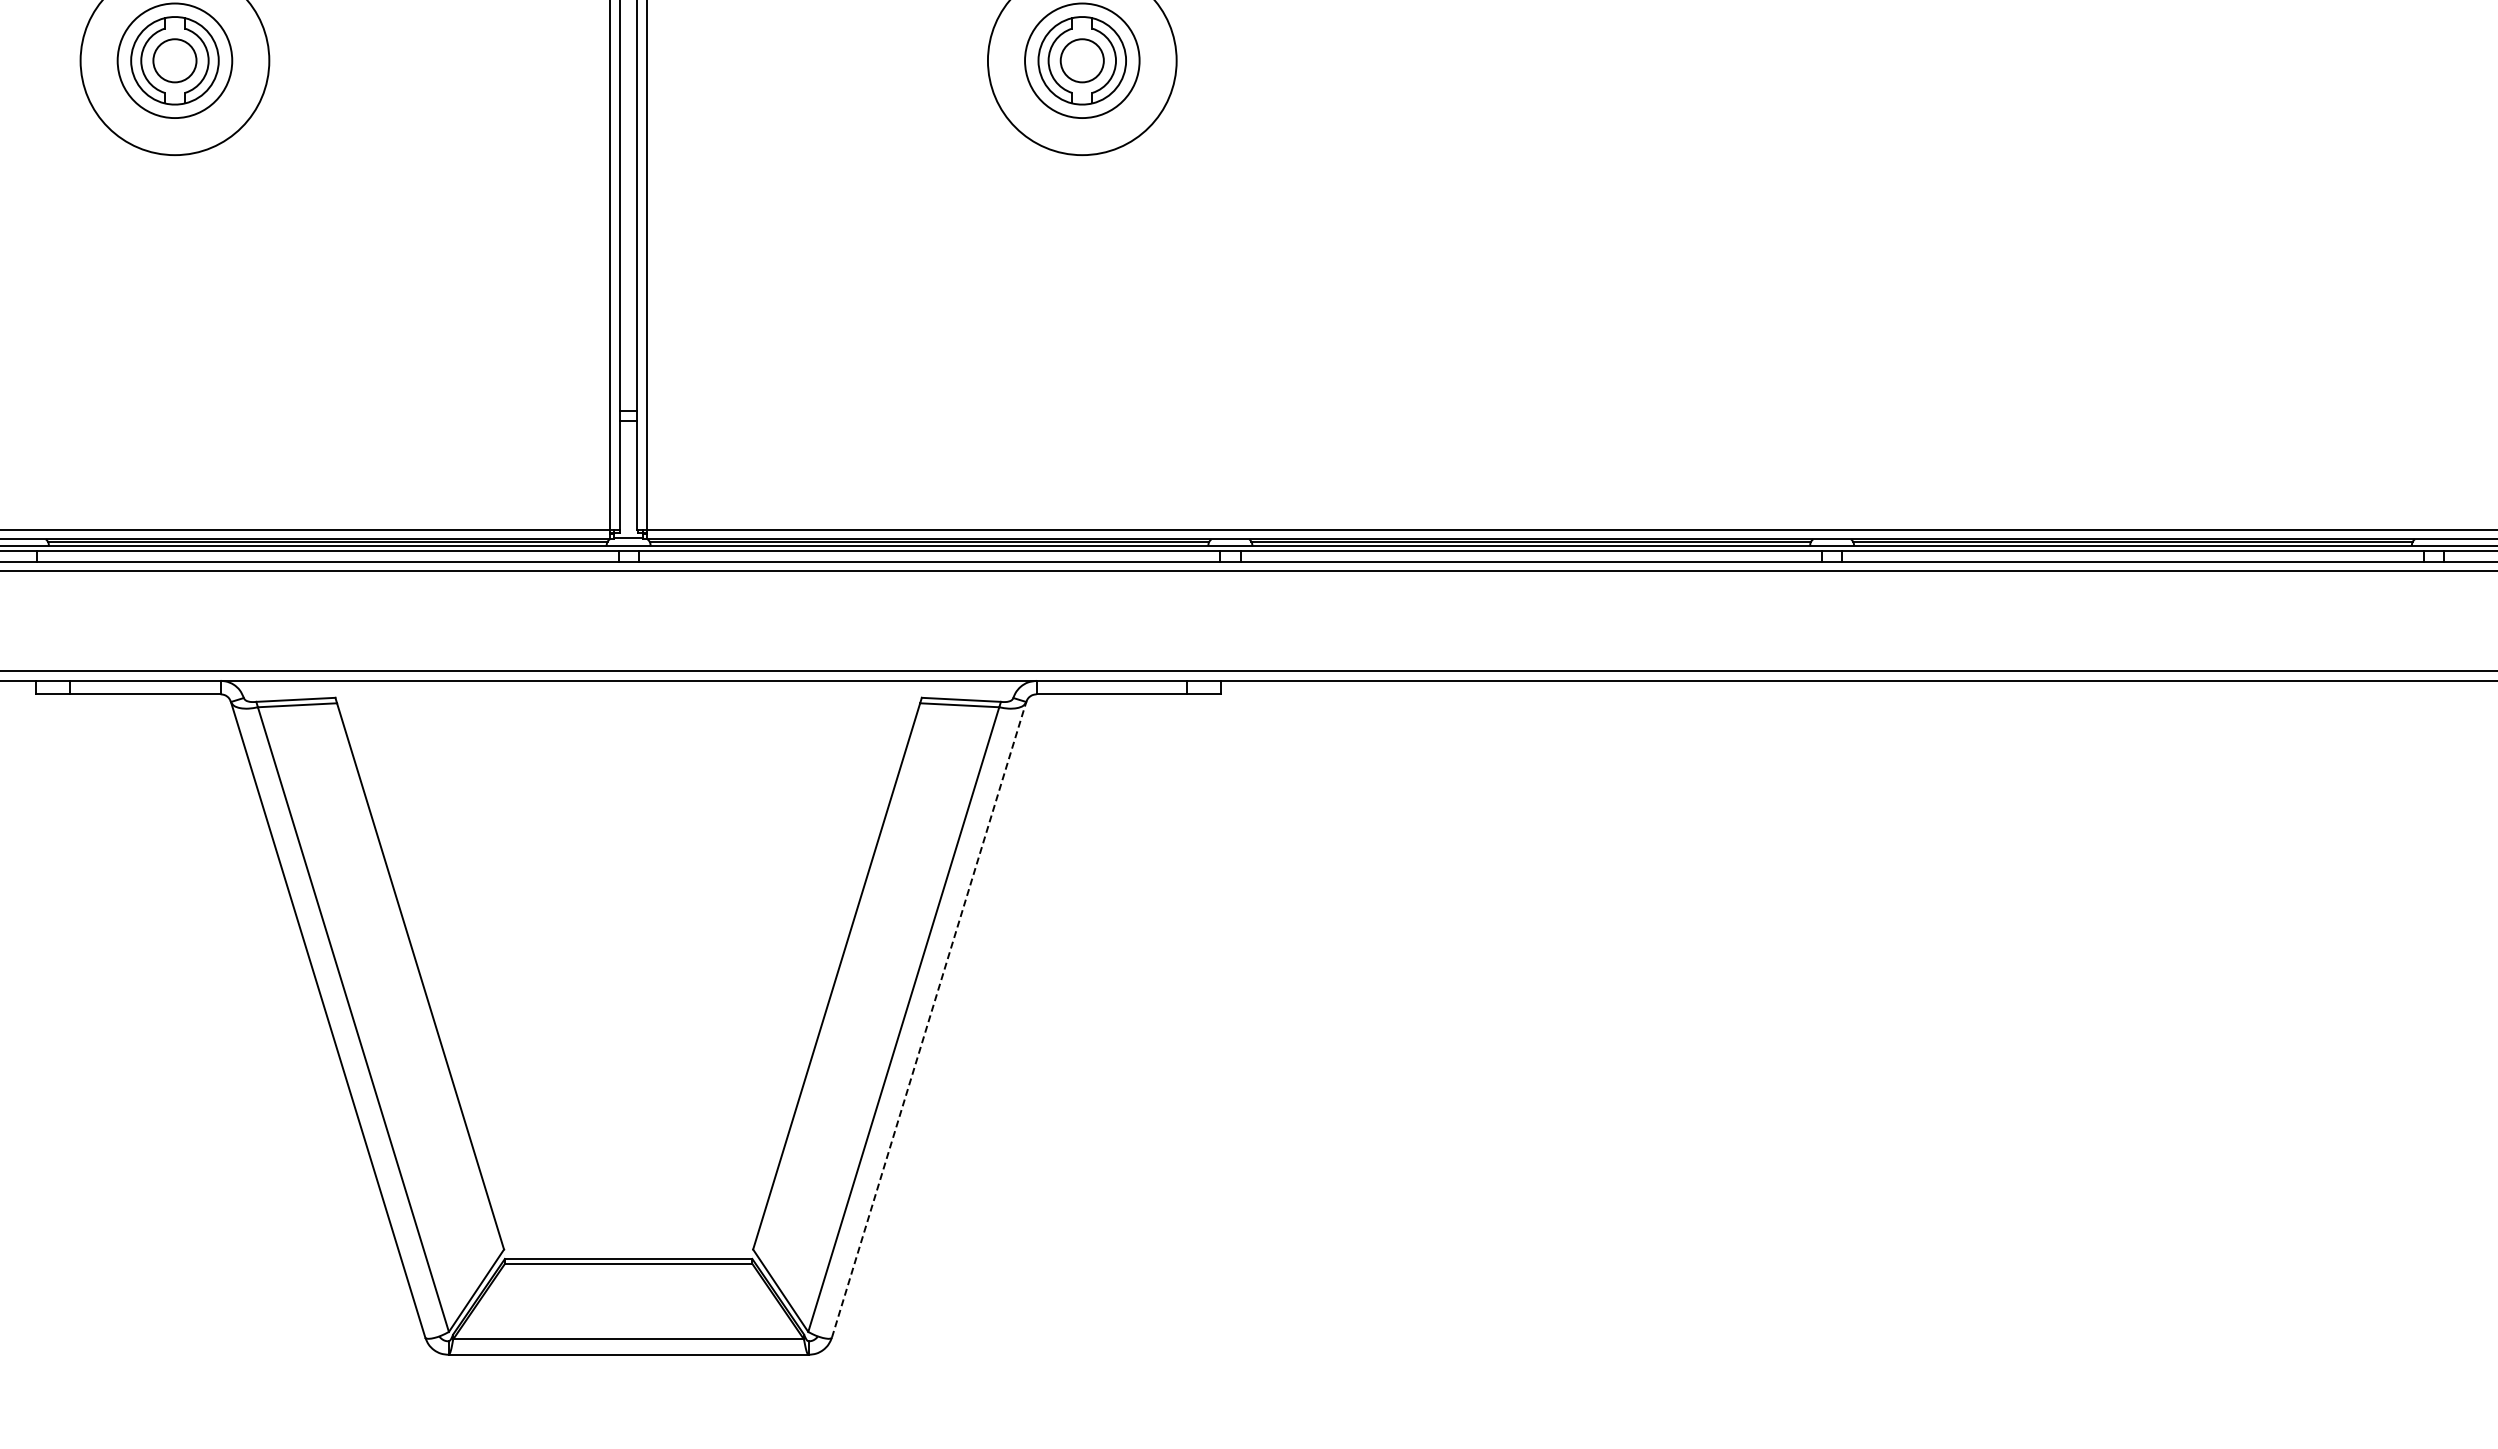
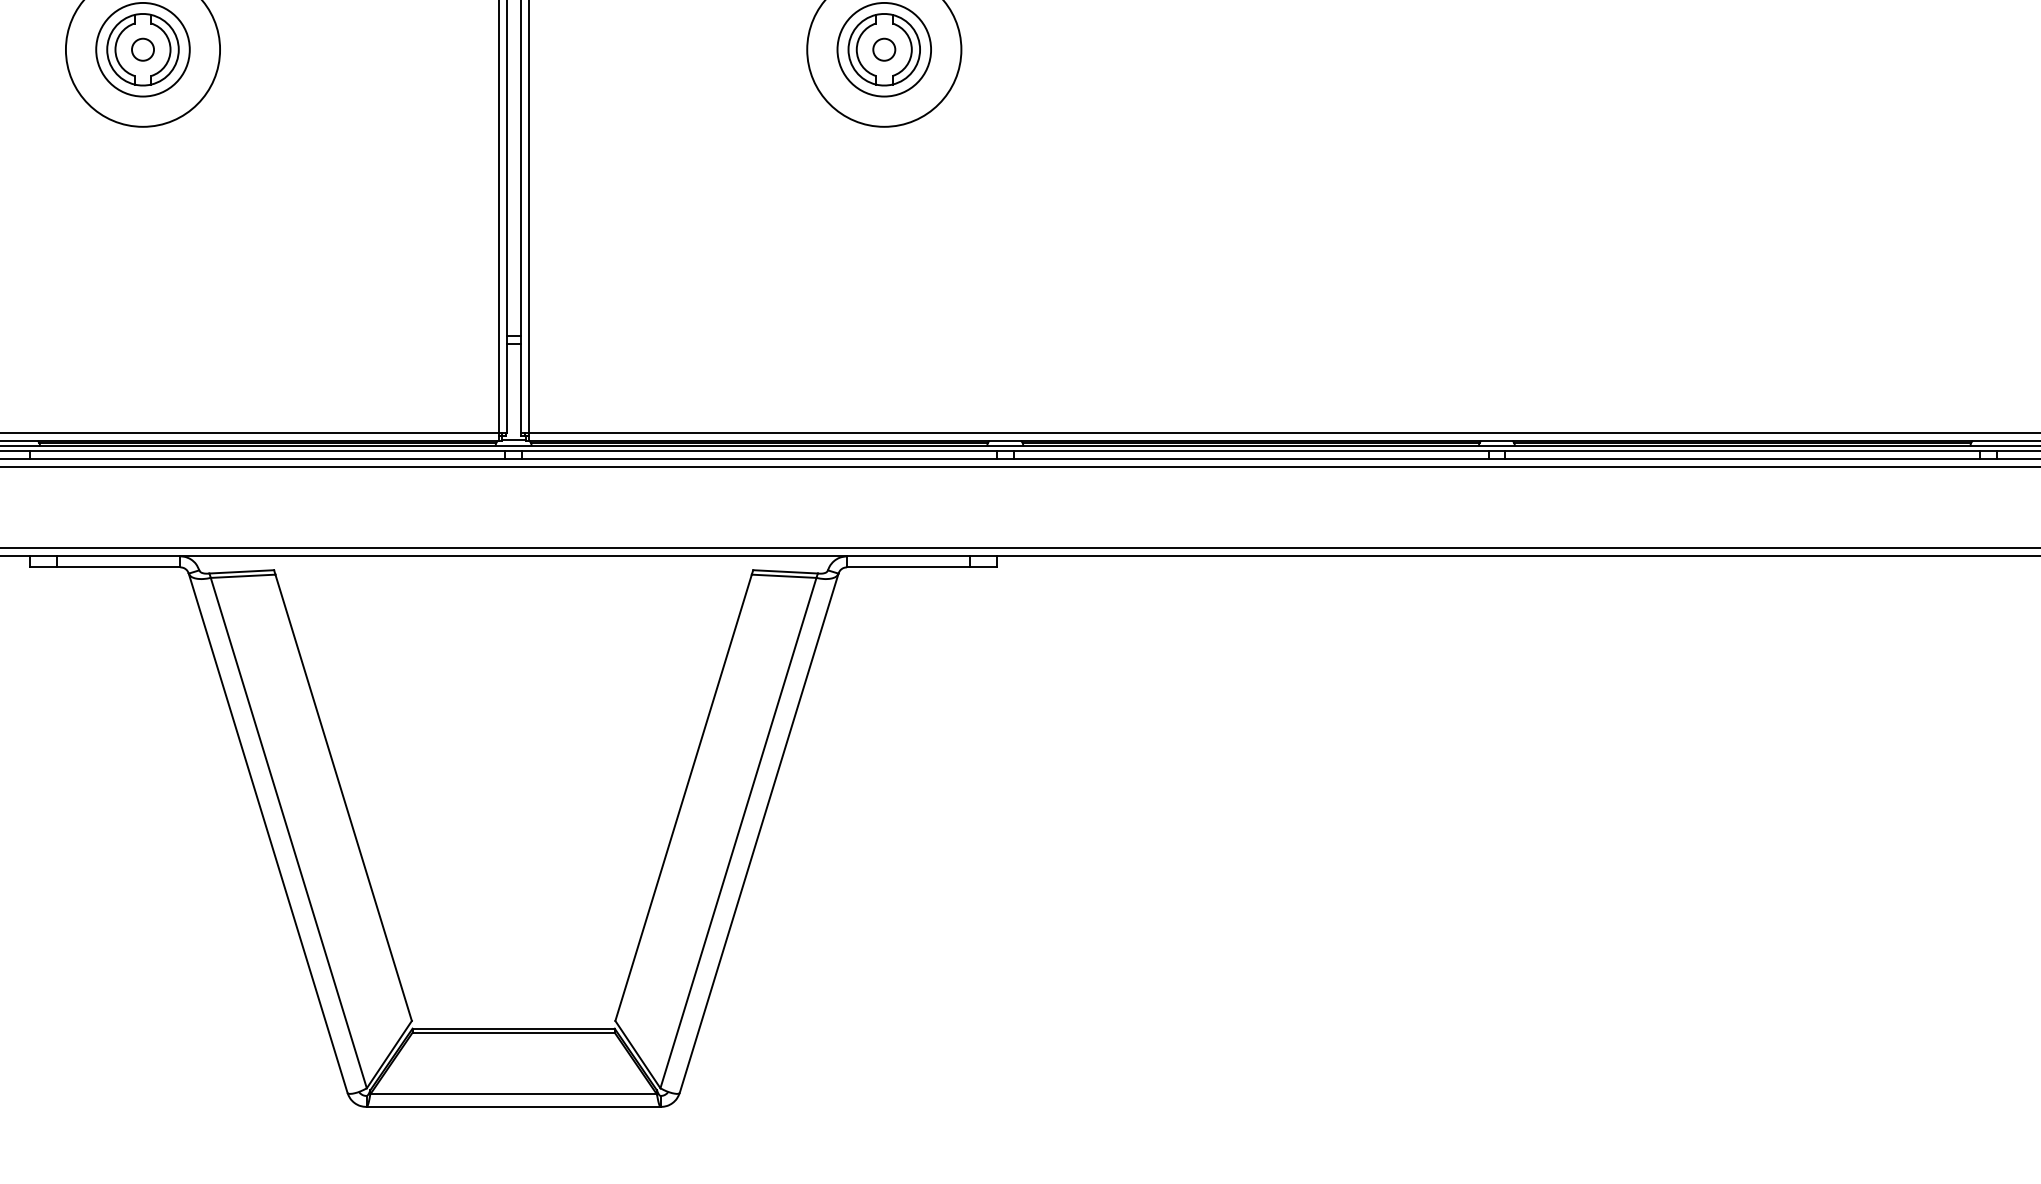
circle: (174, 60) -> (142, 49), size x0.62
circle: (1081, 60) -> (883, 49), size x0.62
line: (929, 1019) -> (759, 833), dashed -> solid

